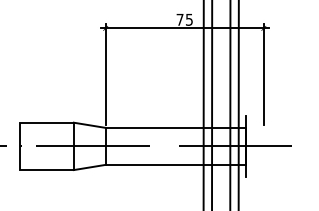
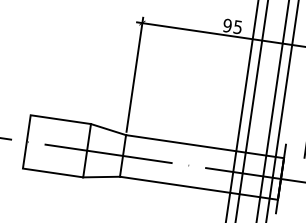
text: (179, 19) -> (226, 25), 75 -> 95

